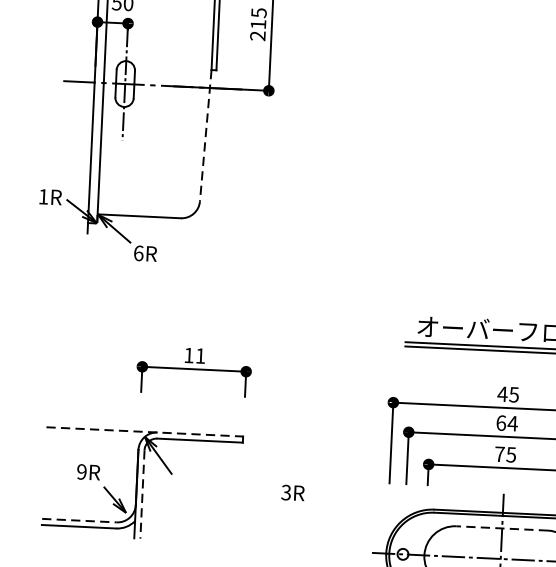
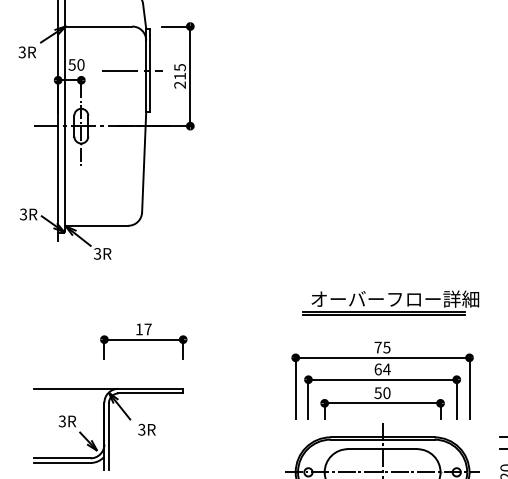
line: (196, 15) -> (132, 71), added
line: (206, 135) -> (144, 162), dashed -> solid
text: (43, 196) -> (23, 214), 1R -> 3R
text: (138, 252) -> (97, 253), 6R -> 3R
text: (199, 356) -> (147, 329), 11 -> 17
text: (503, 394) -> (378, 347), 45 -> 75
line: (144, 431) -> (108, 388), dashed -> solid
text: (505, 455) -> (382, 393), 75 -> 50
text: (80, 472) -> (61, 421), 9R -> 3R
text: (292, 492) -> (146, 429), moved
line: (143, 494) -> (109, 436), dashed -> solid
line: (79, 520) -> (62, 458), dashed -> solid
line: (502, 528) -> (382, 449), dashed -> solid

